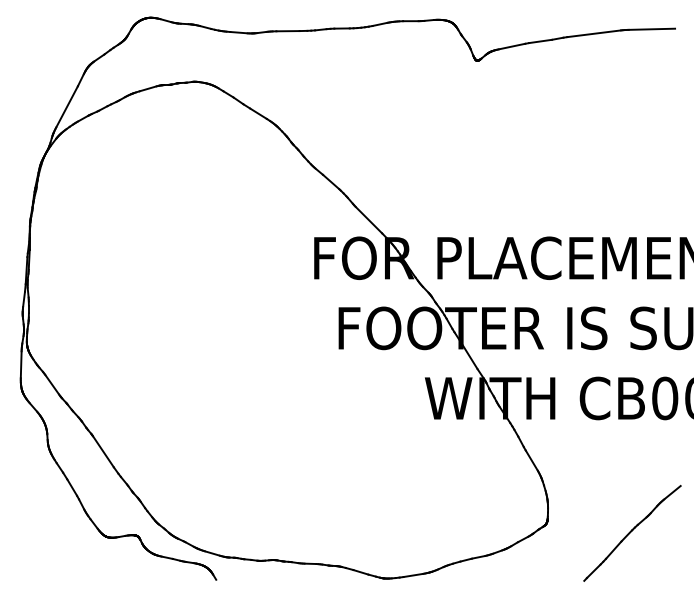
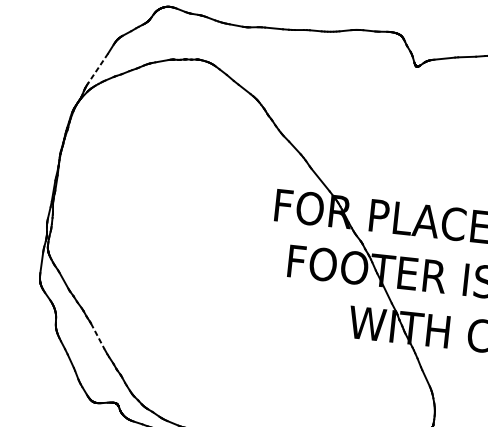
line: (66, 107) -> (97, 68), solid -> dashed
line: (103, 451) -> (97, 336), solid -> dashed

